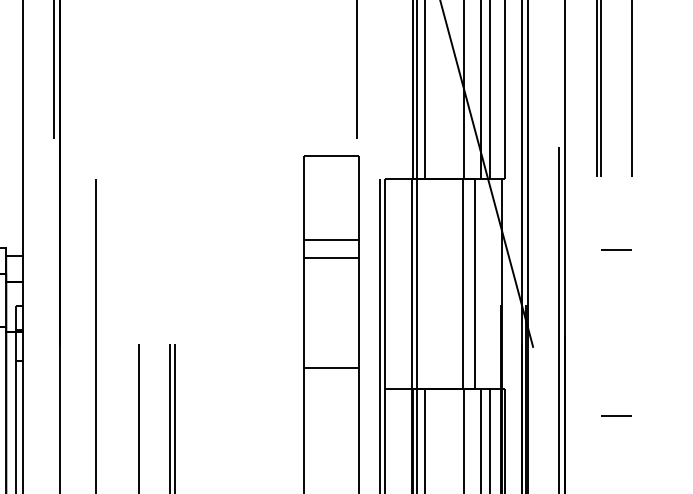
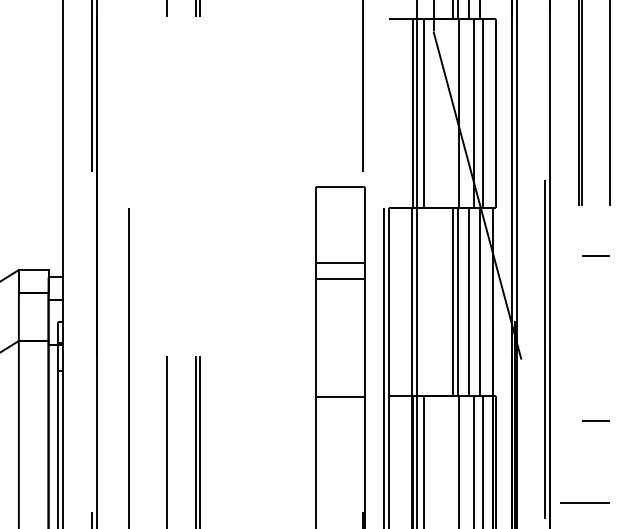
line: (615, 249) -> (595, 255), moved
line: (456, 283) -> (452, 301), added
line: (487, 283) -> (480, 301), added
line: (331, 367) -> (340, 397), moved

